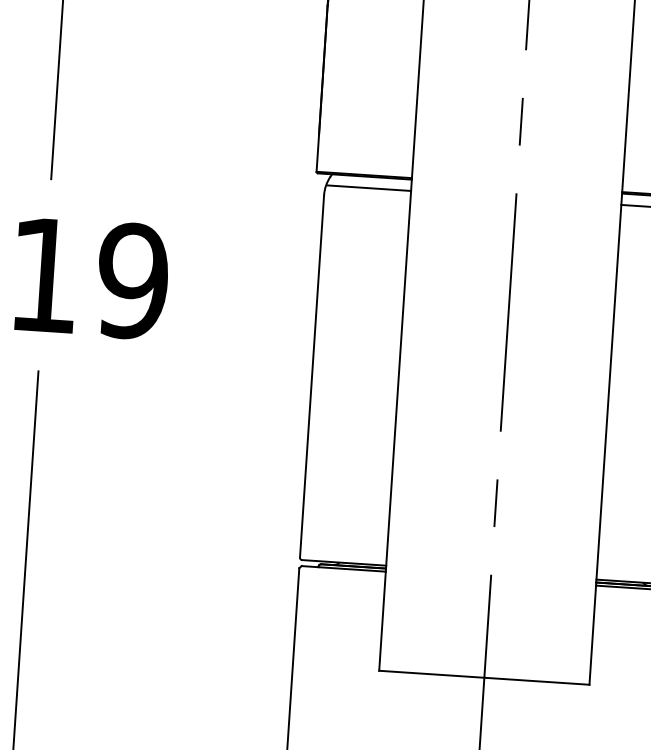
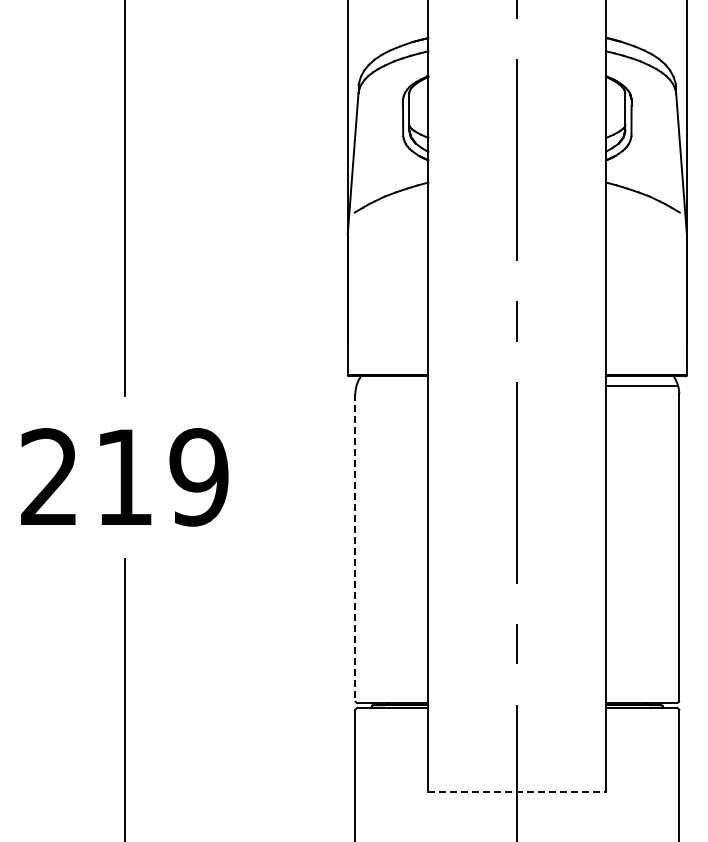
line: (368, 187) -> (392, 385), removed
line: (312, 377) -> (355, 548), solid -> dashed
line: (484, 677) -> (517, 791), solid -> dashed

